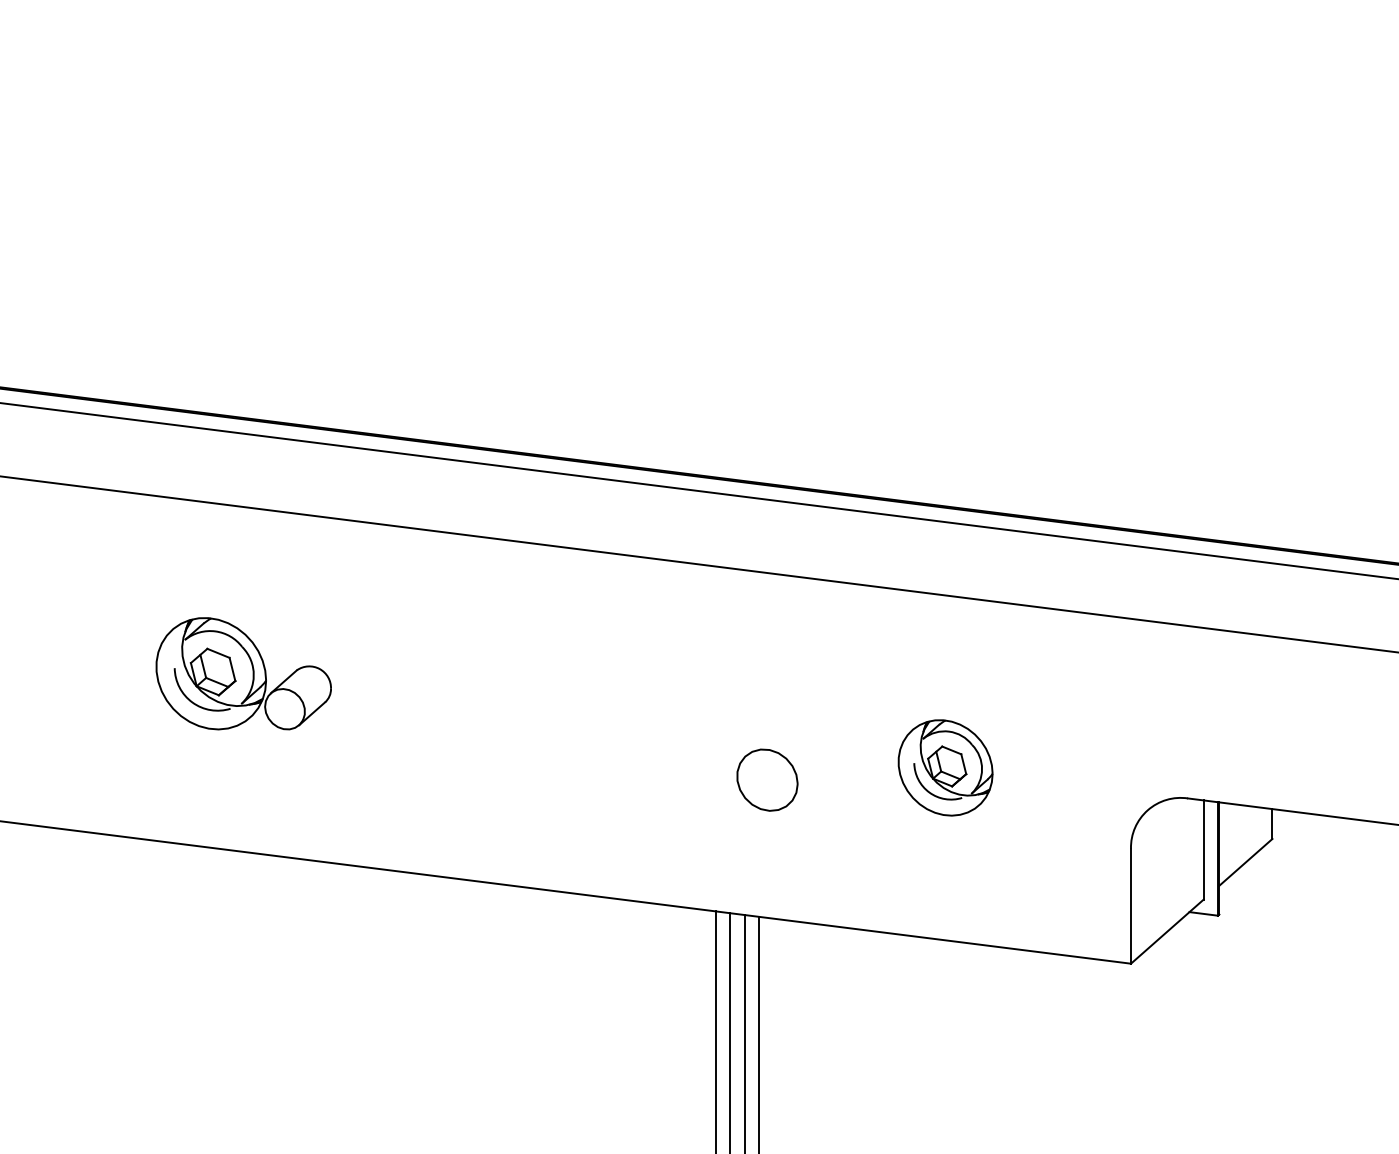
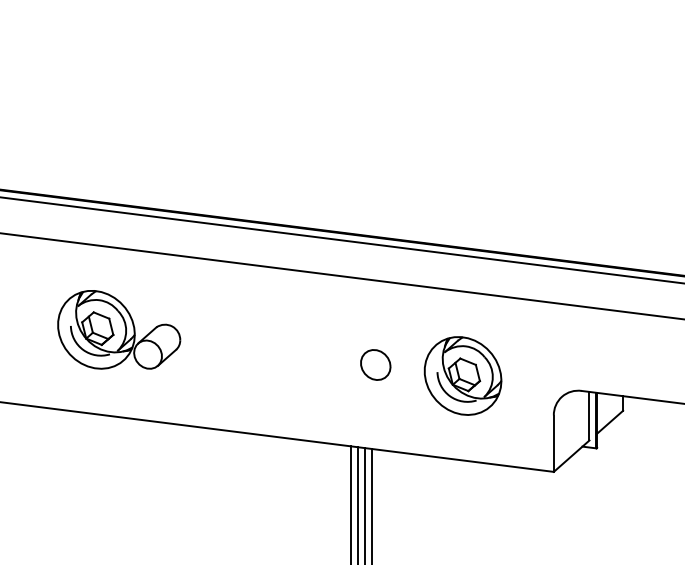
part: (244, 672) -> (119, 329), size x1.43
part: (944, 766) -> (462, 375), size x1.67
part: (766, 779) -> (375, 364), moved

